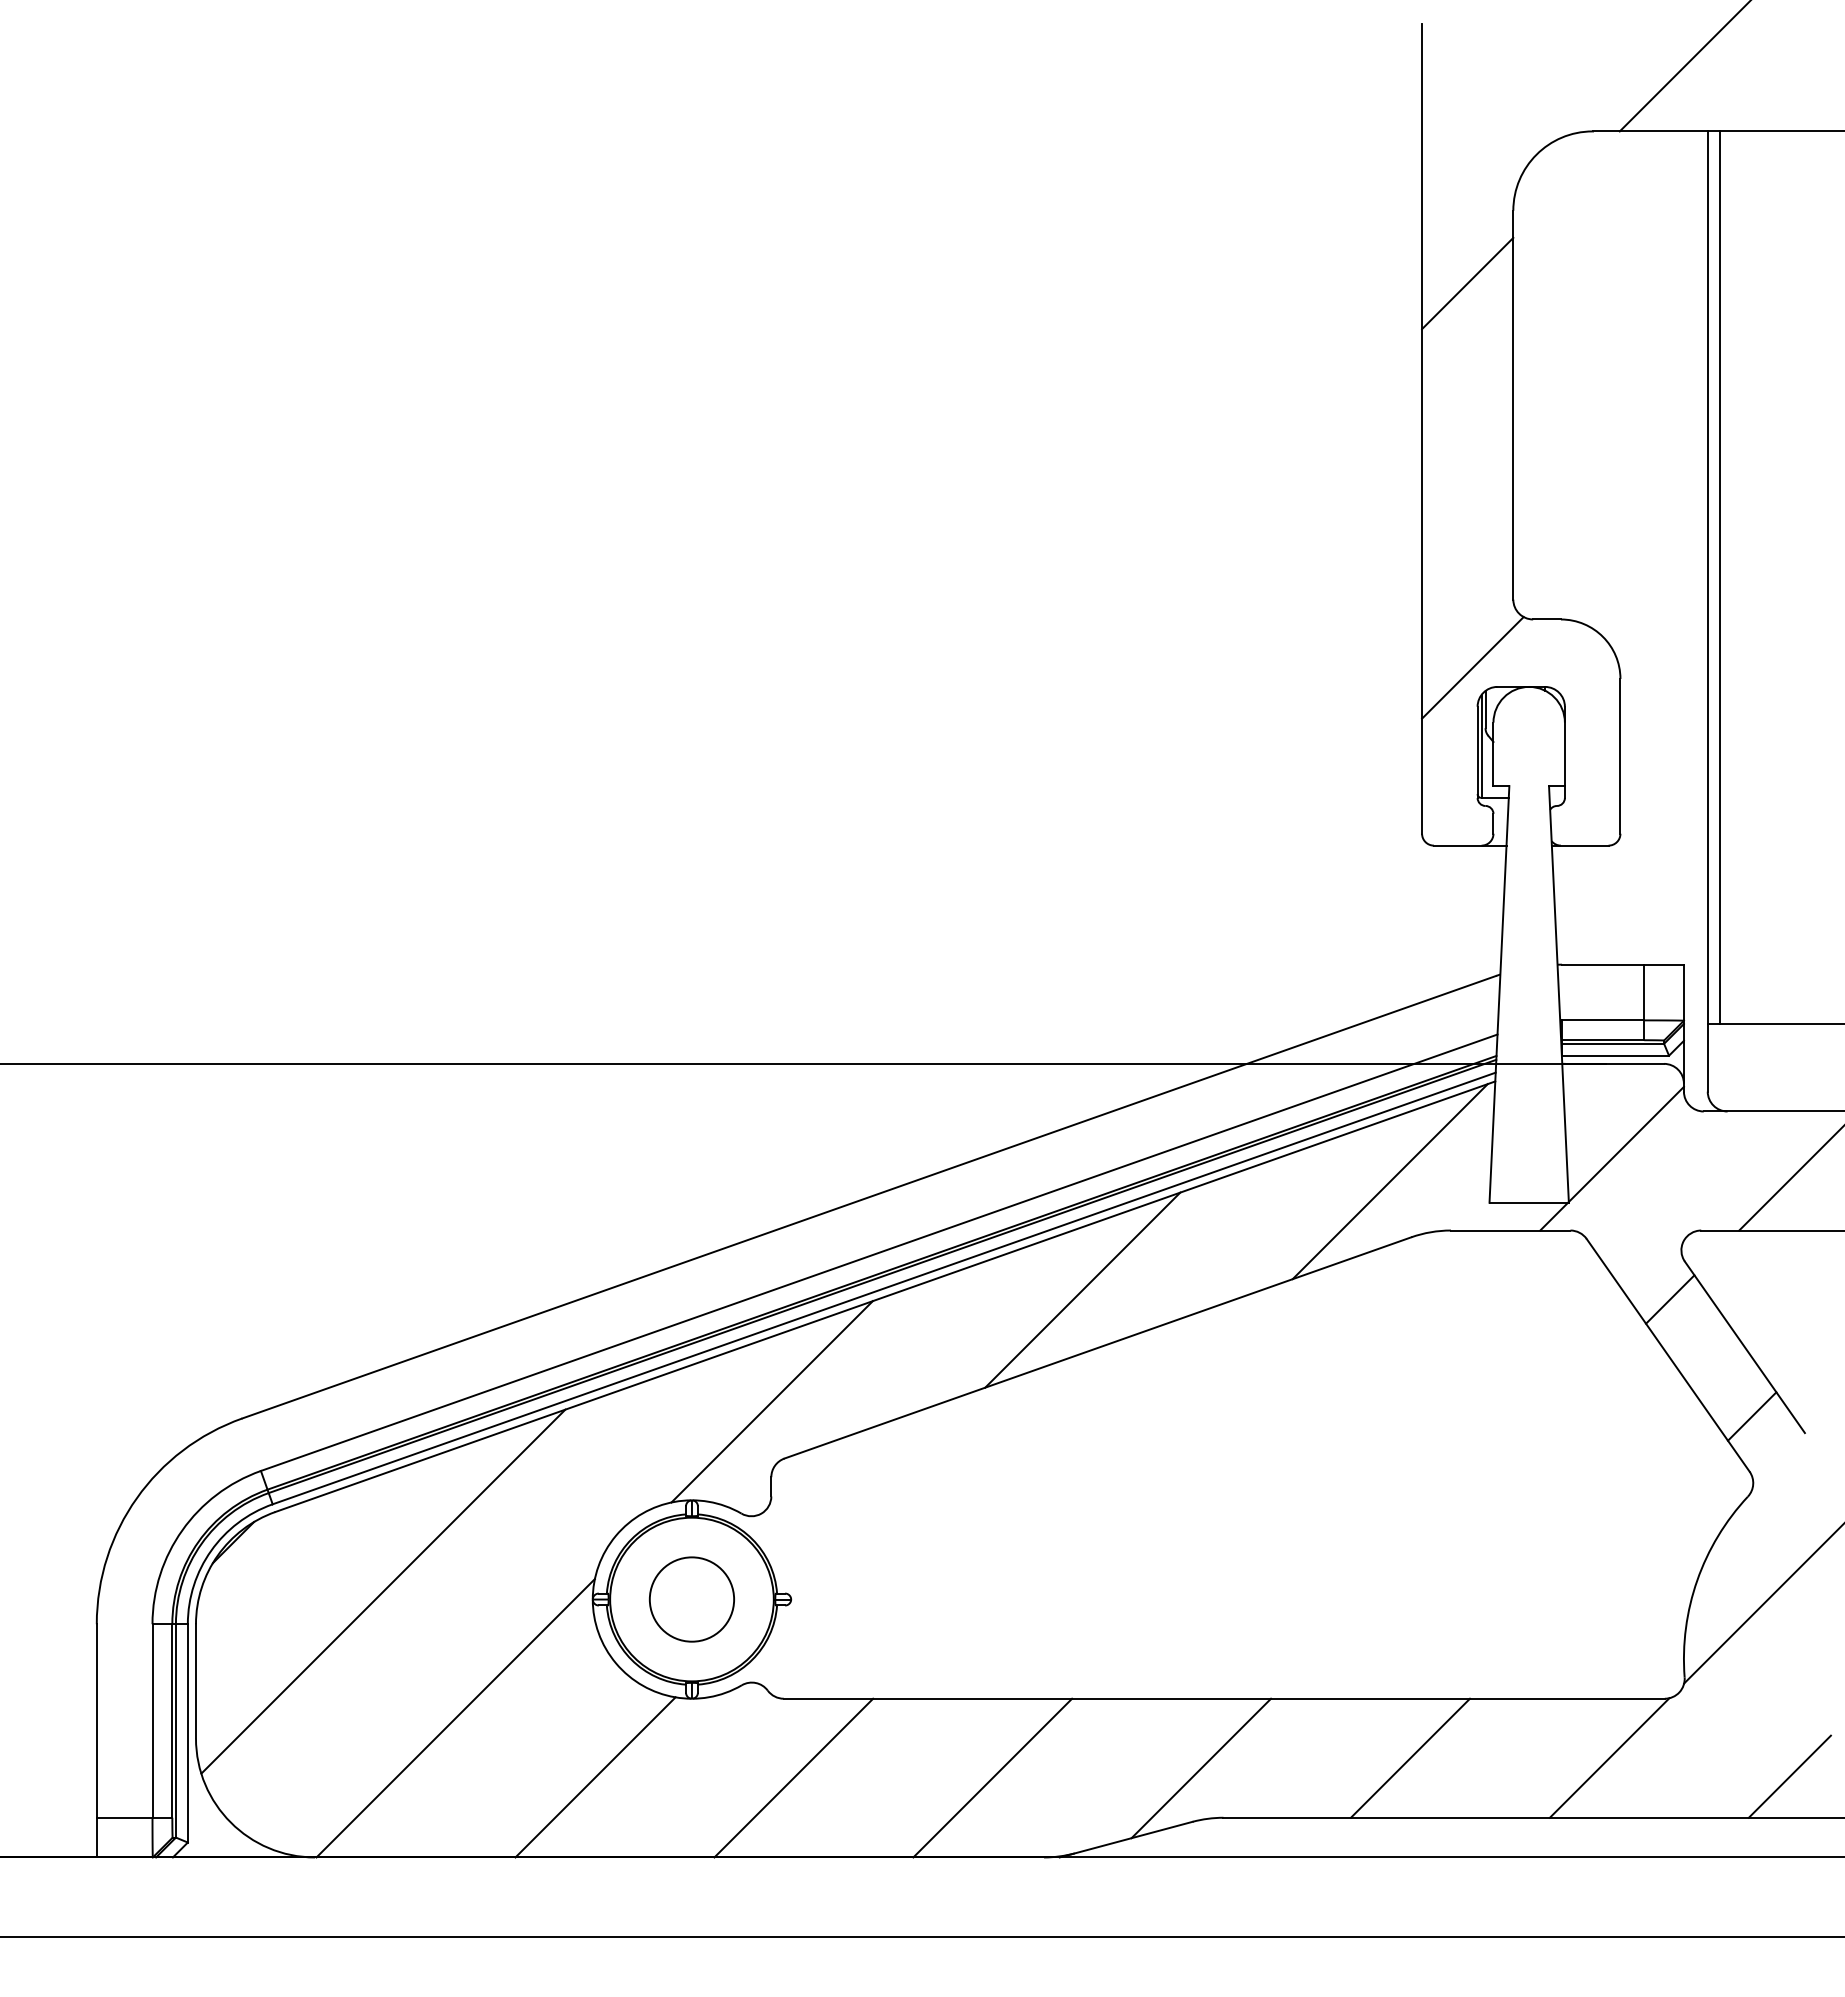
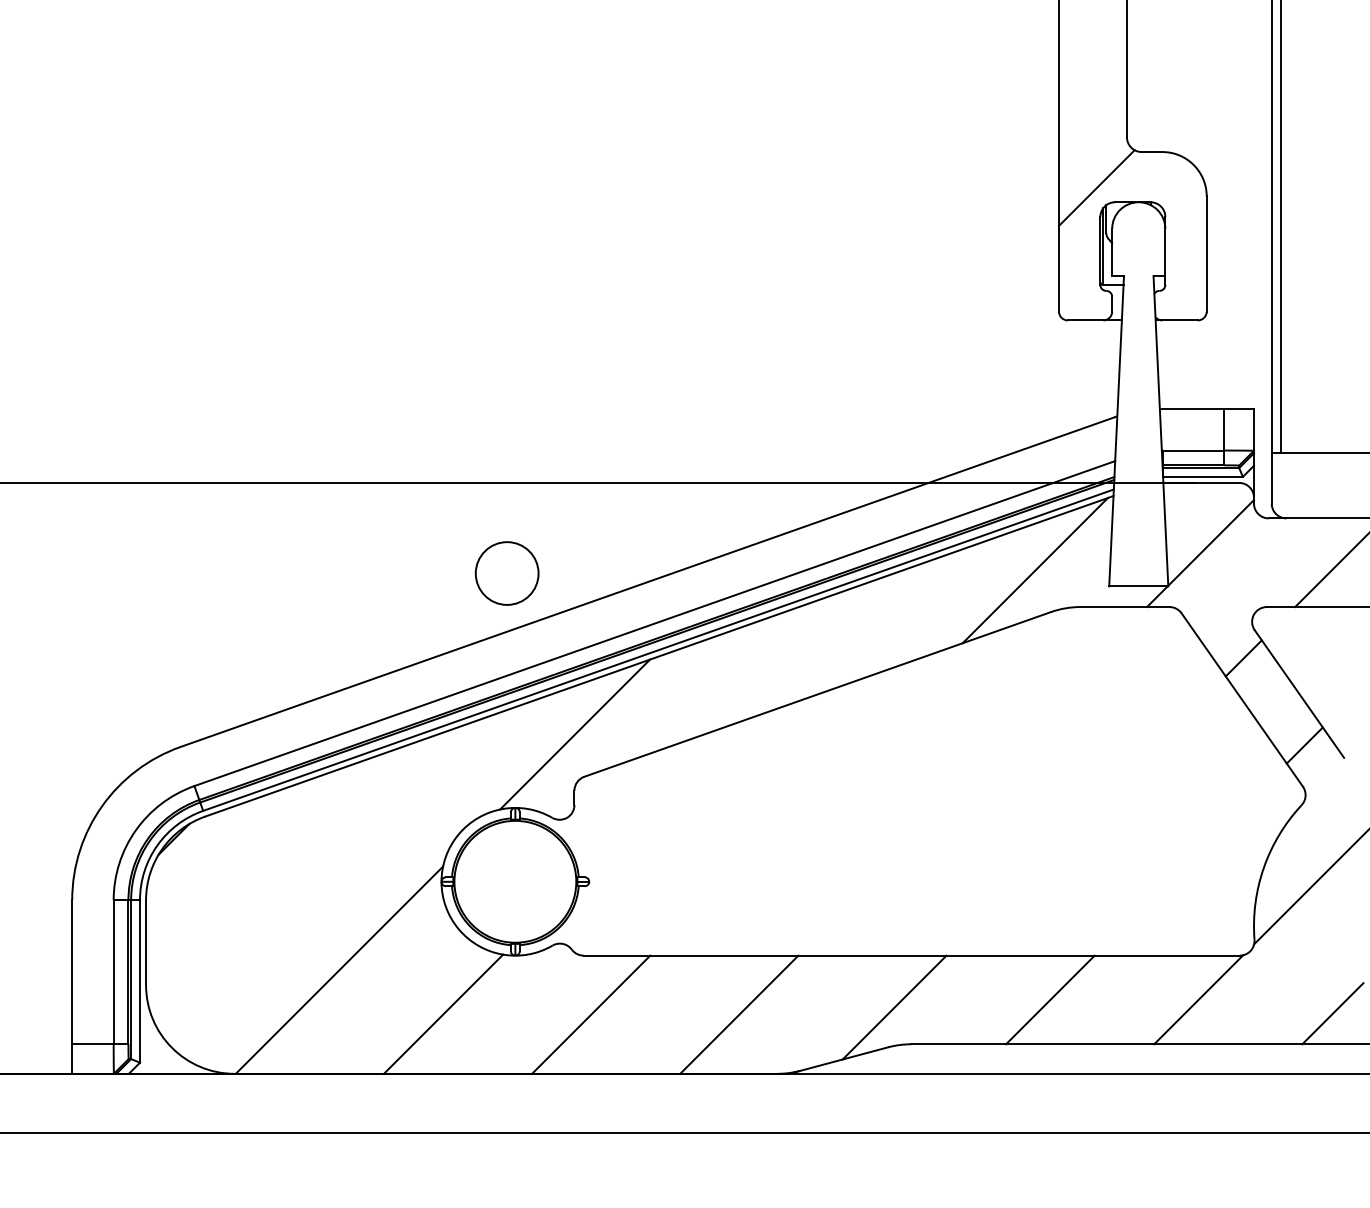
line: (1082, 1289) -> (806, 650), removed
line: (383, 1591) -> (285, 875), removed
circle: (691, 1599) -> (506, 573), moved

